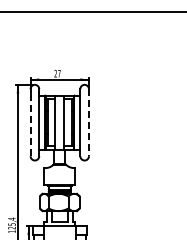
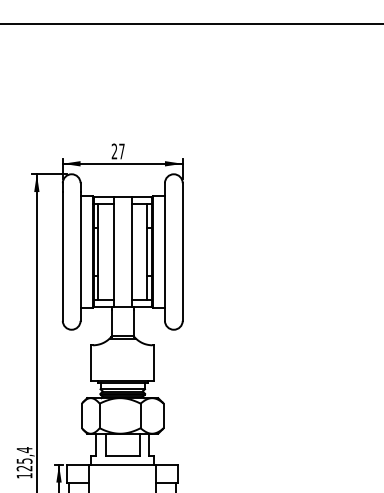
line: (88, 122) -> (181, 251), dashed -> solid
line: (30, 124) -> (62, 255), dashed -> solid

